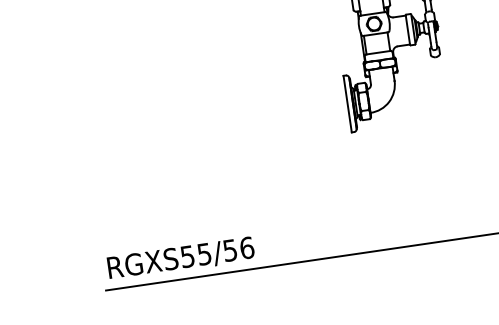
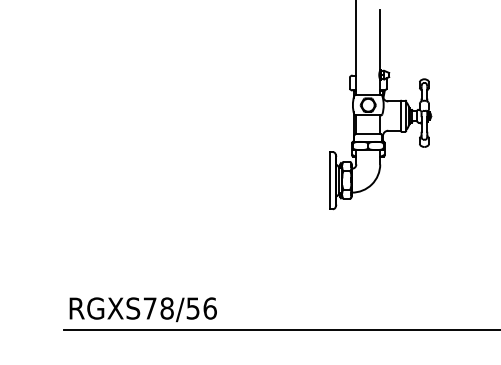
text: (195, 255) -> (158, 308), RGXS55/56 -> RGXS78/56

